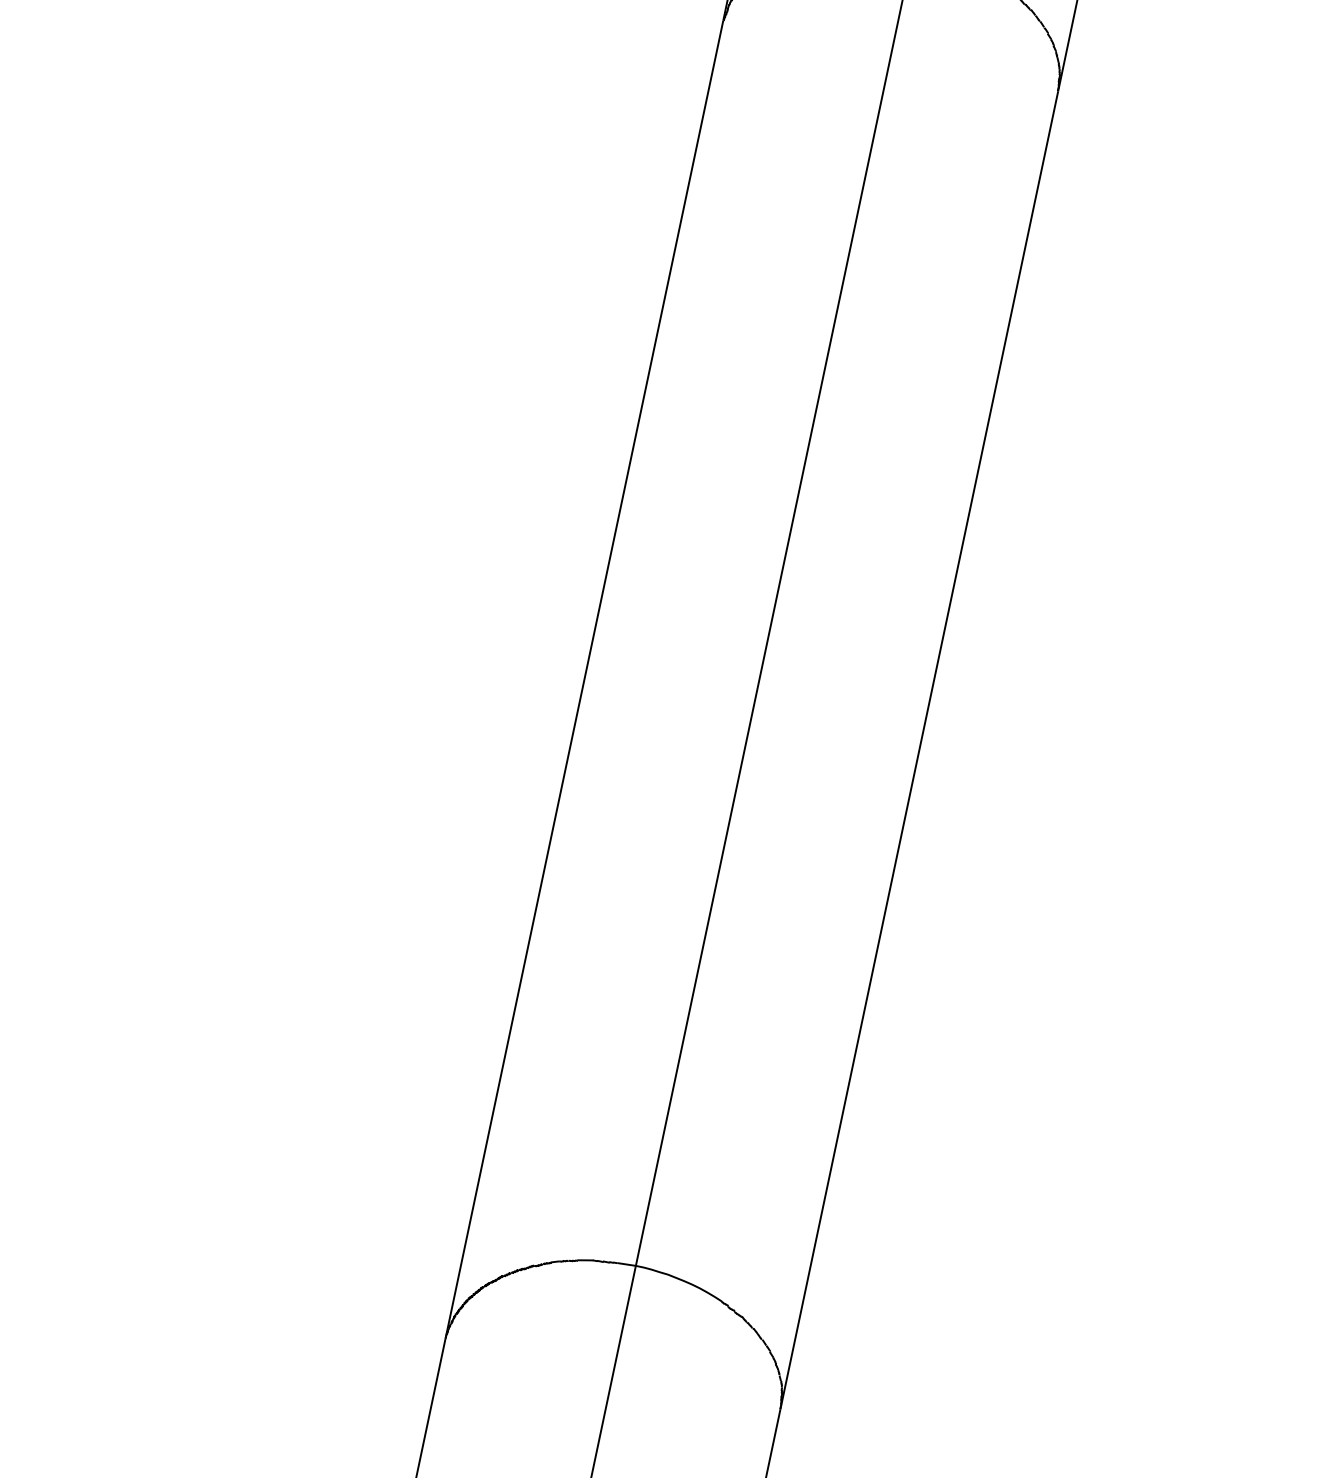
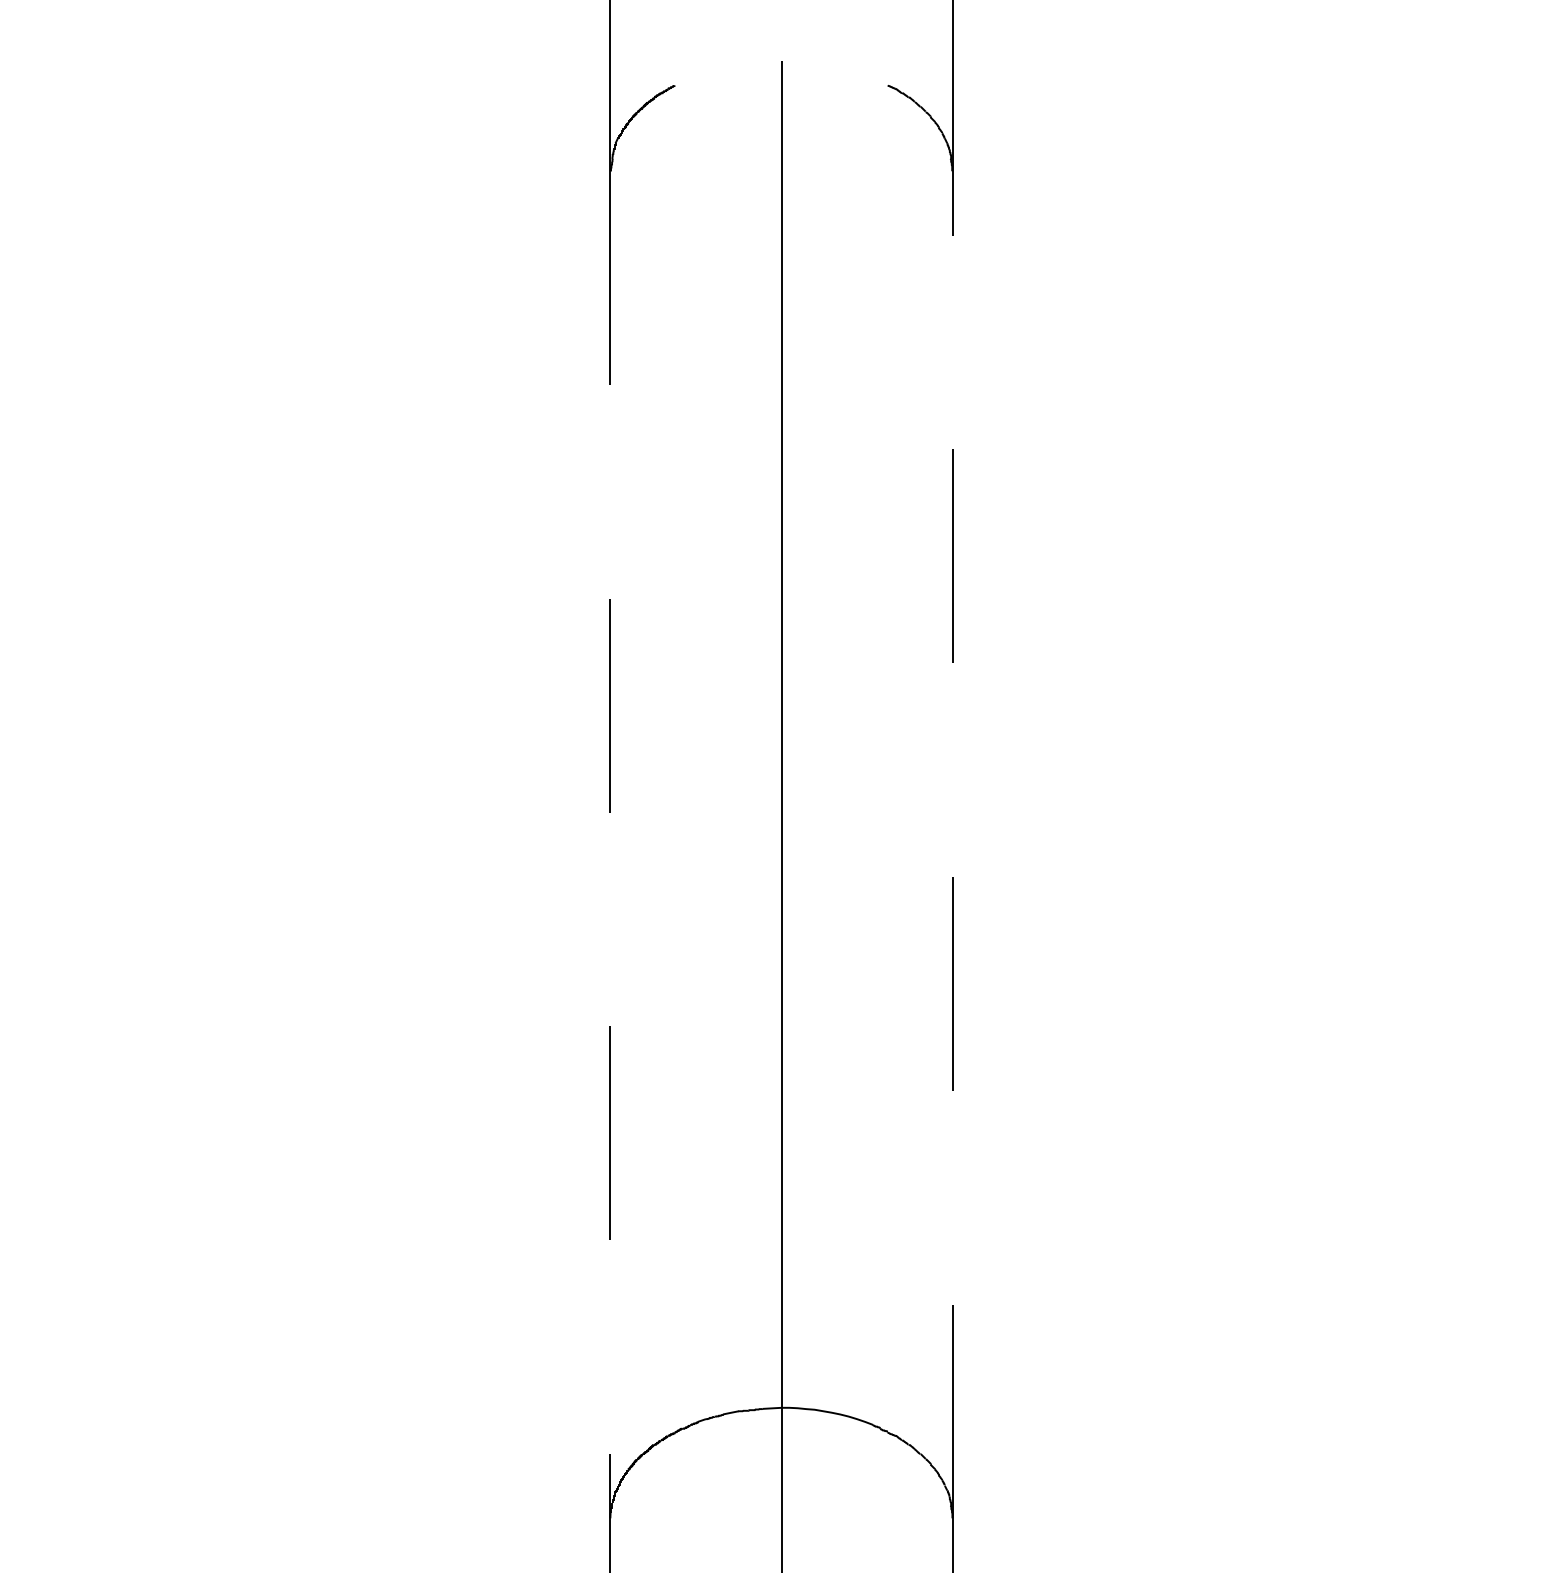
line: (584, 679) -> (610, 844), solid -> dashed
line: (919, 749) -> (952, 844), solid -> dashed

